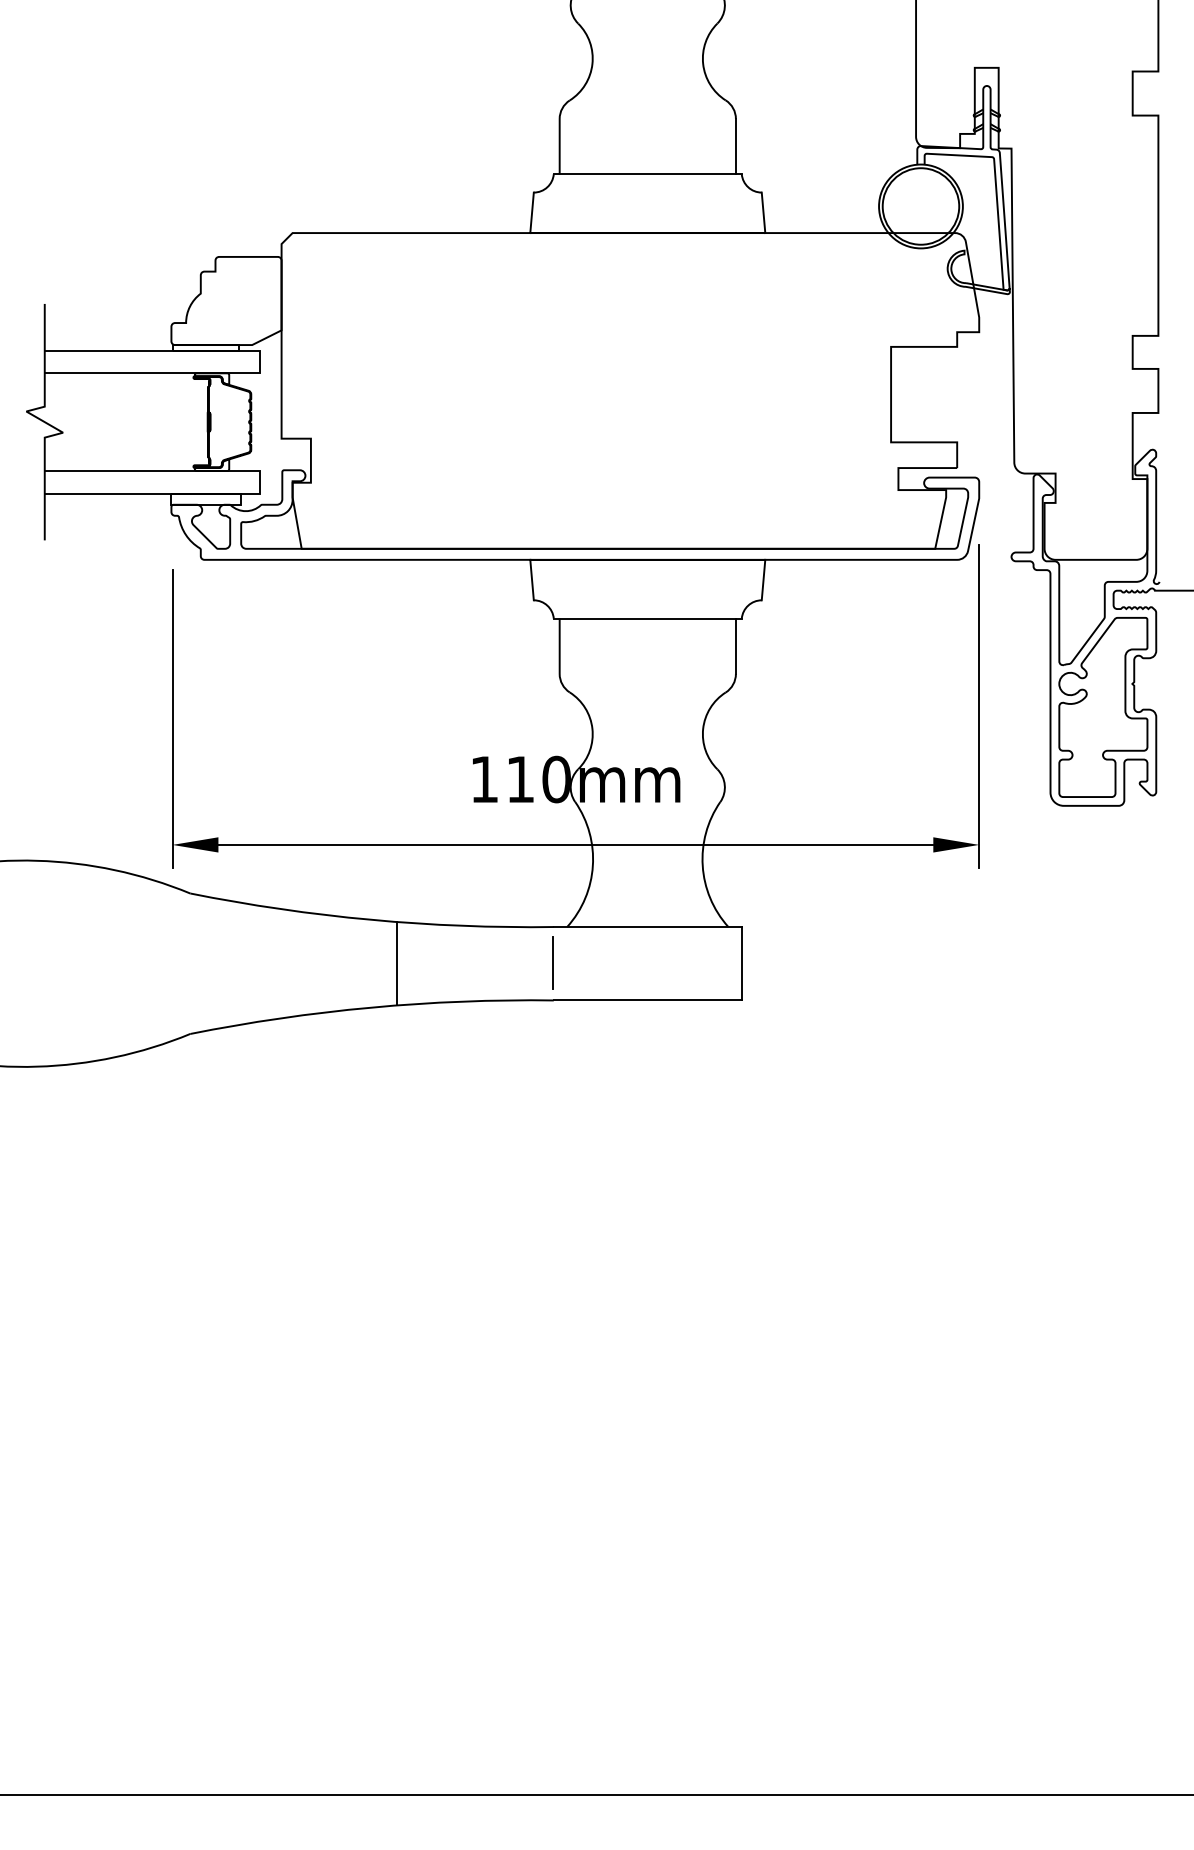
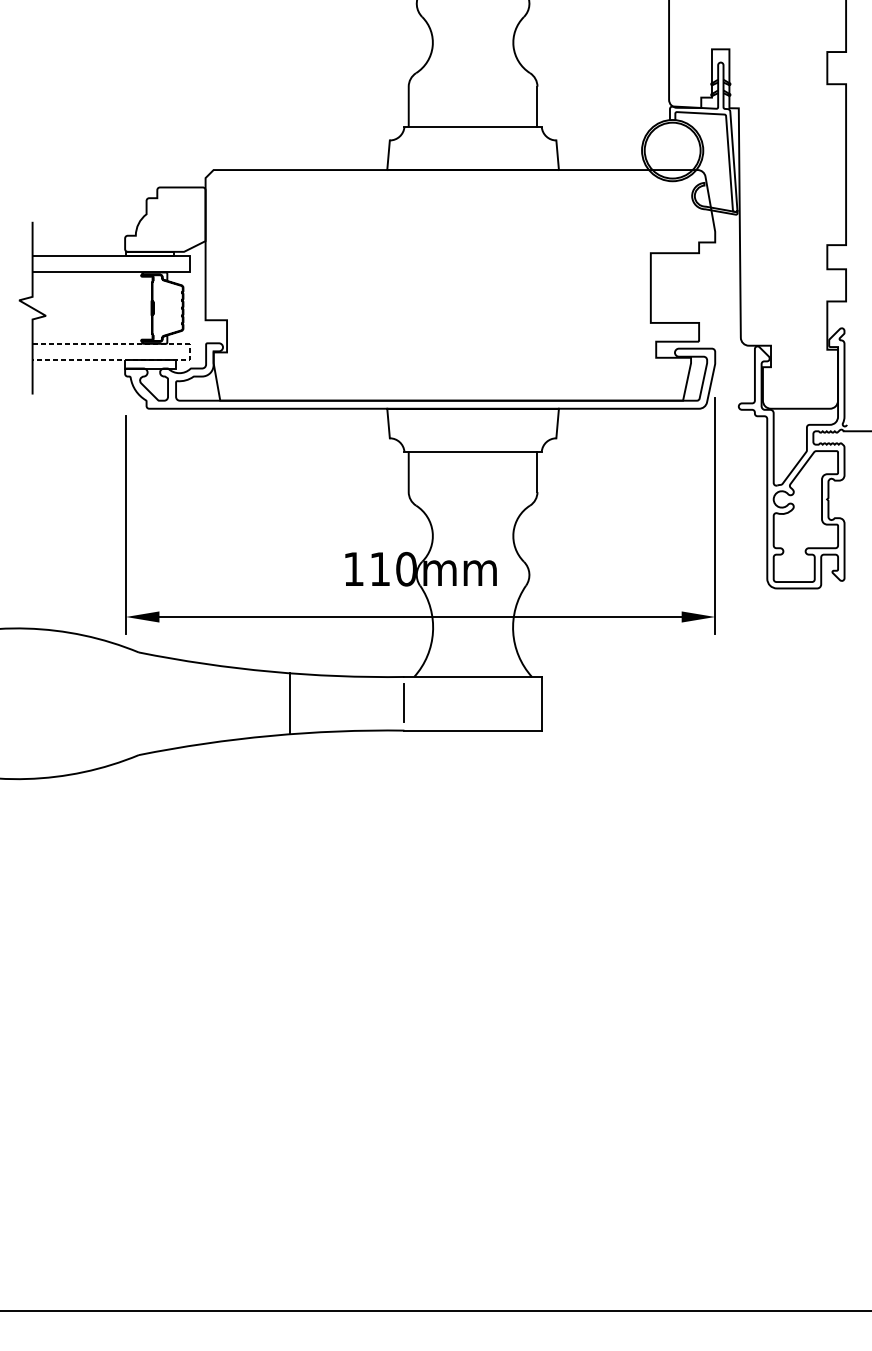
line: (259, 482) -> (189, 352), solid -> dashed

